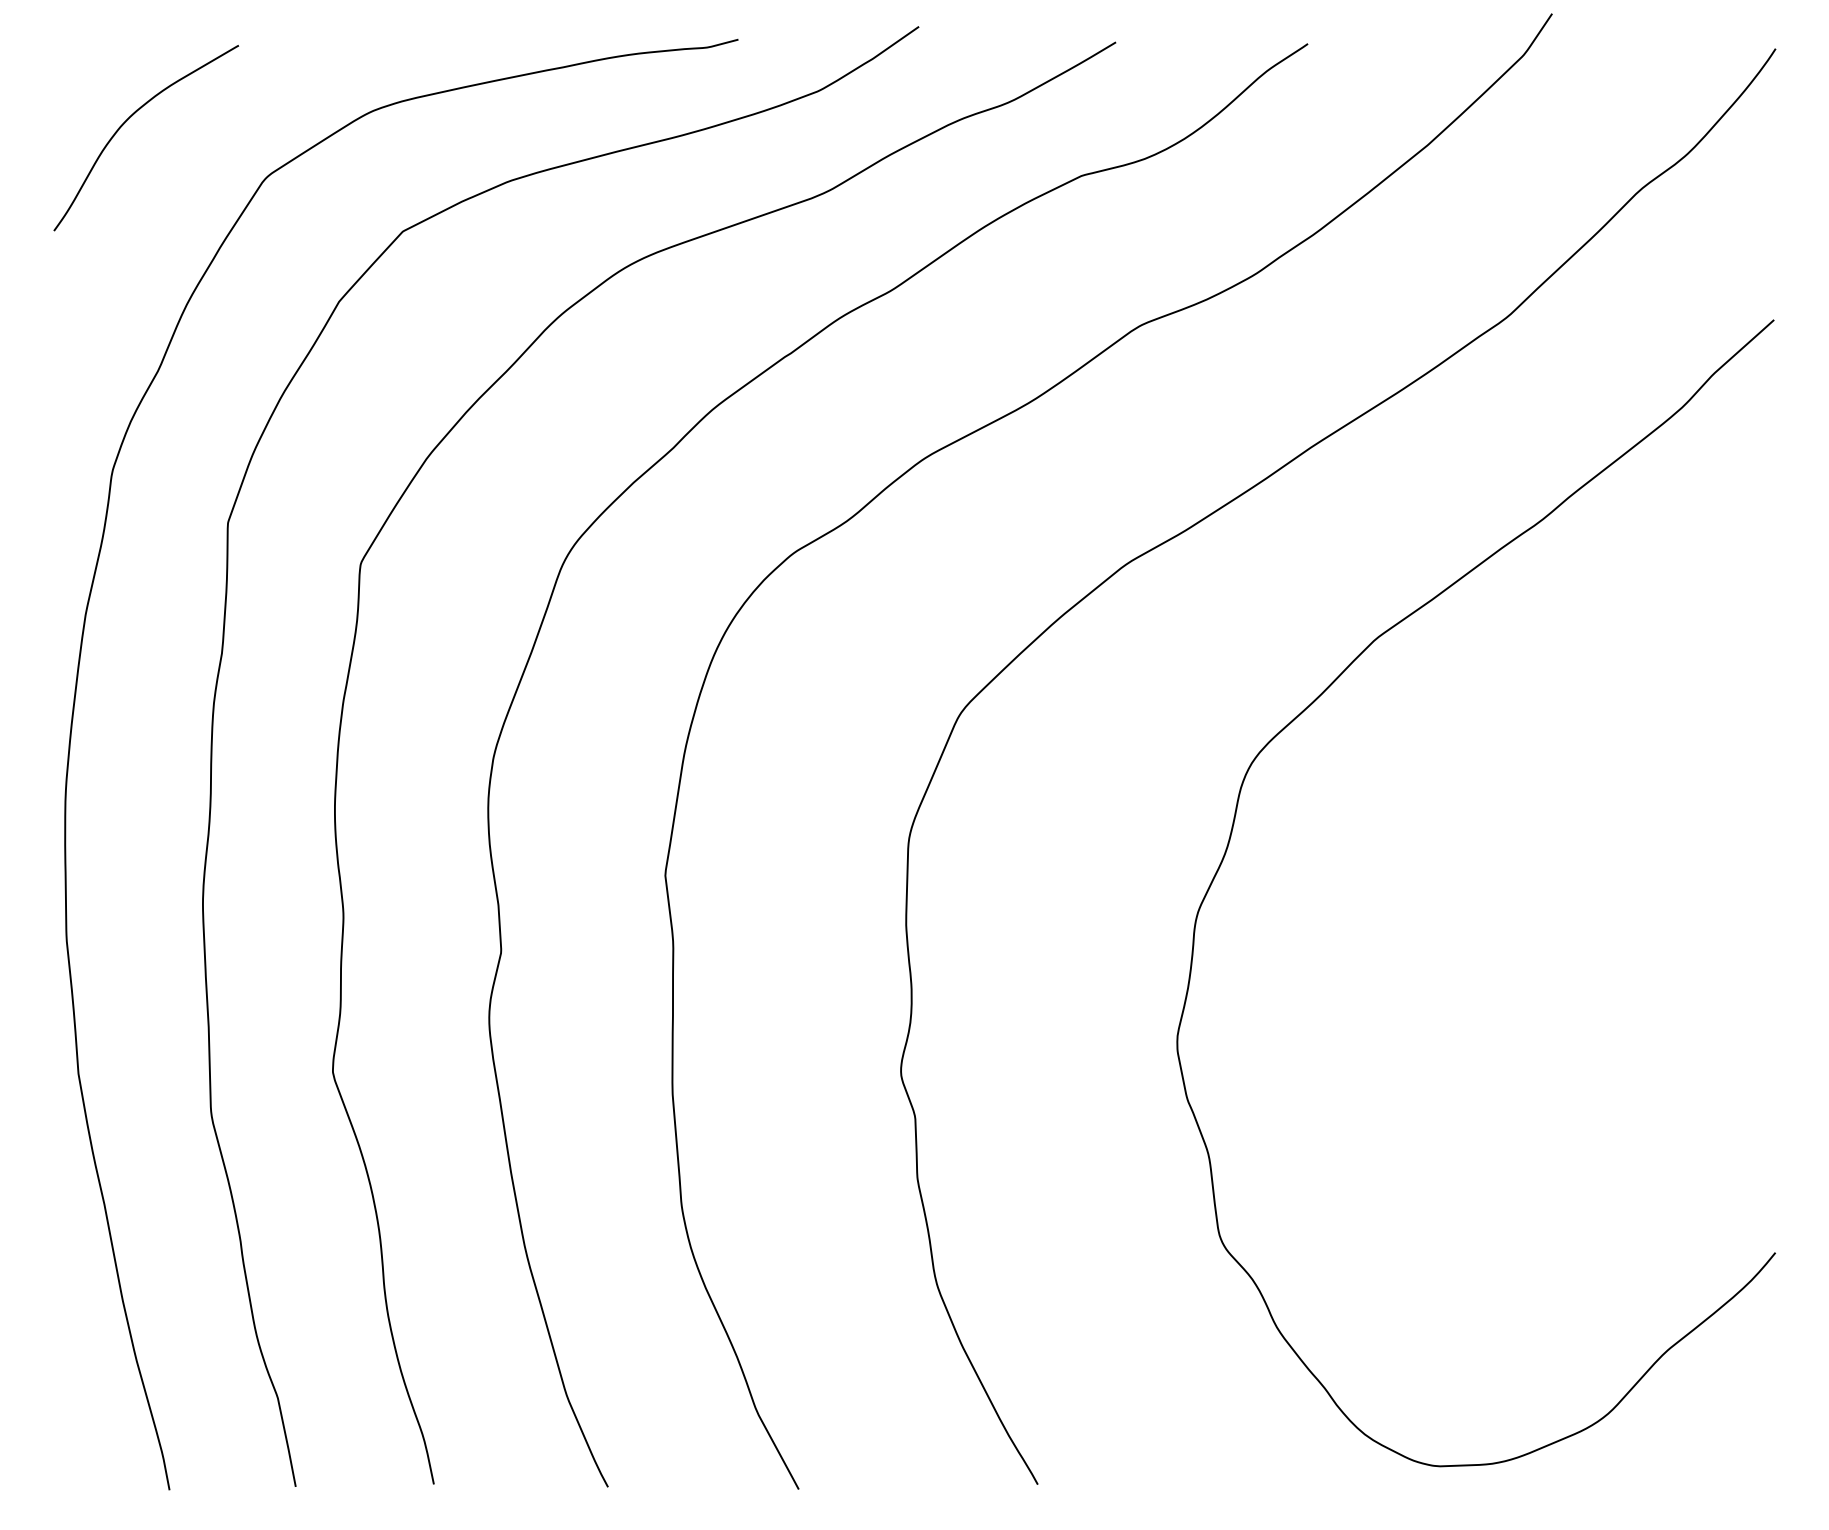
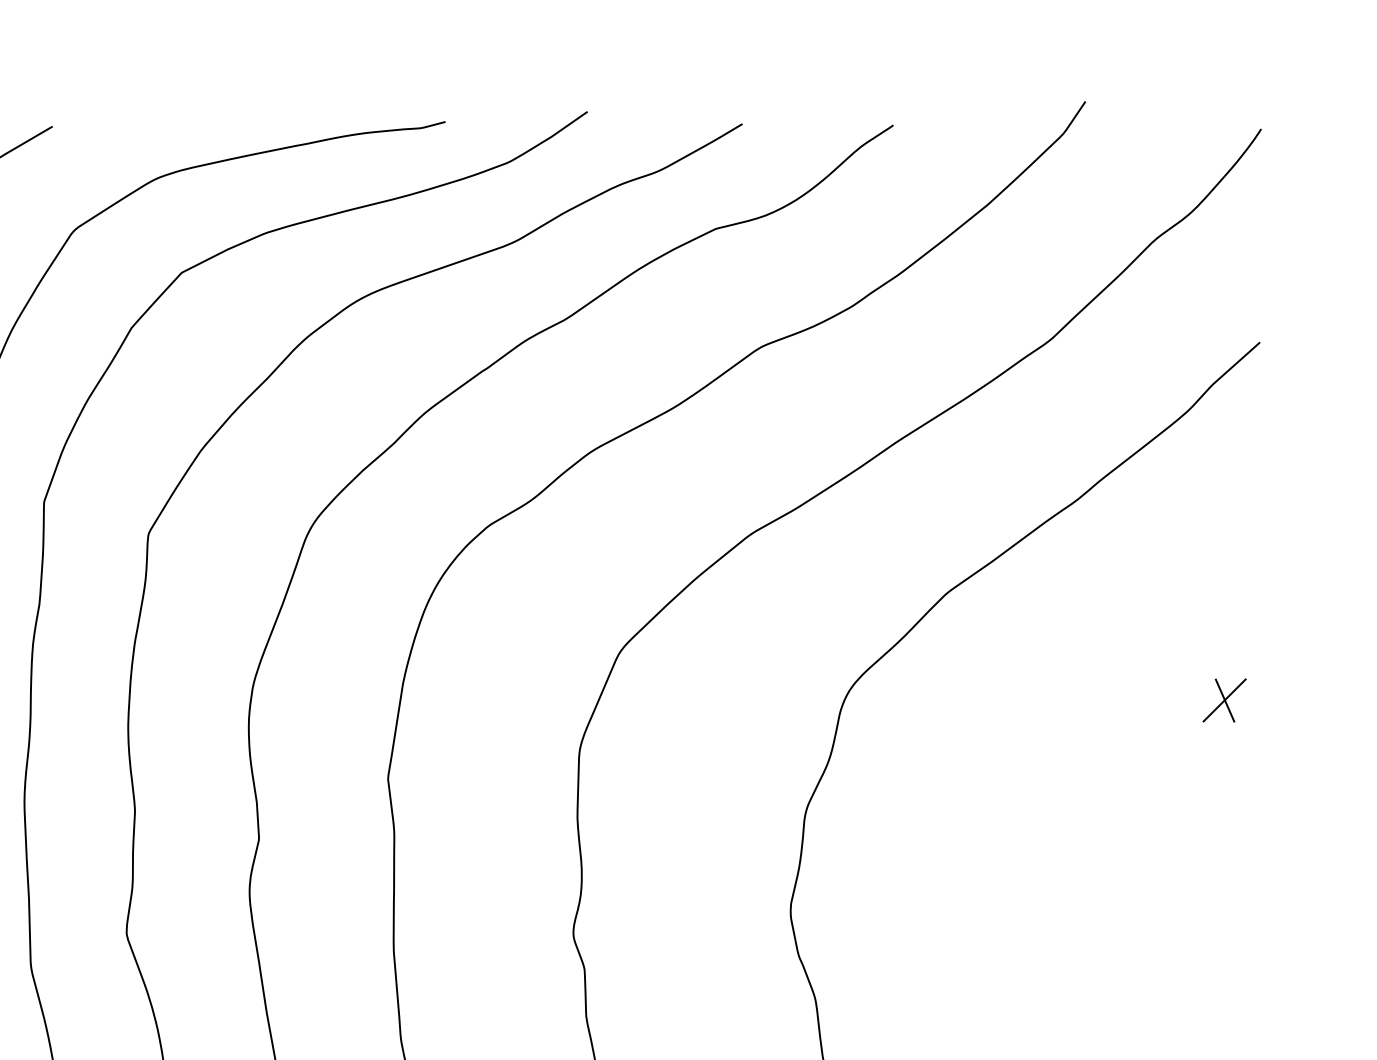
part: (1728, 774) -> (1224, 699), added

